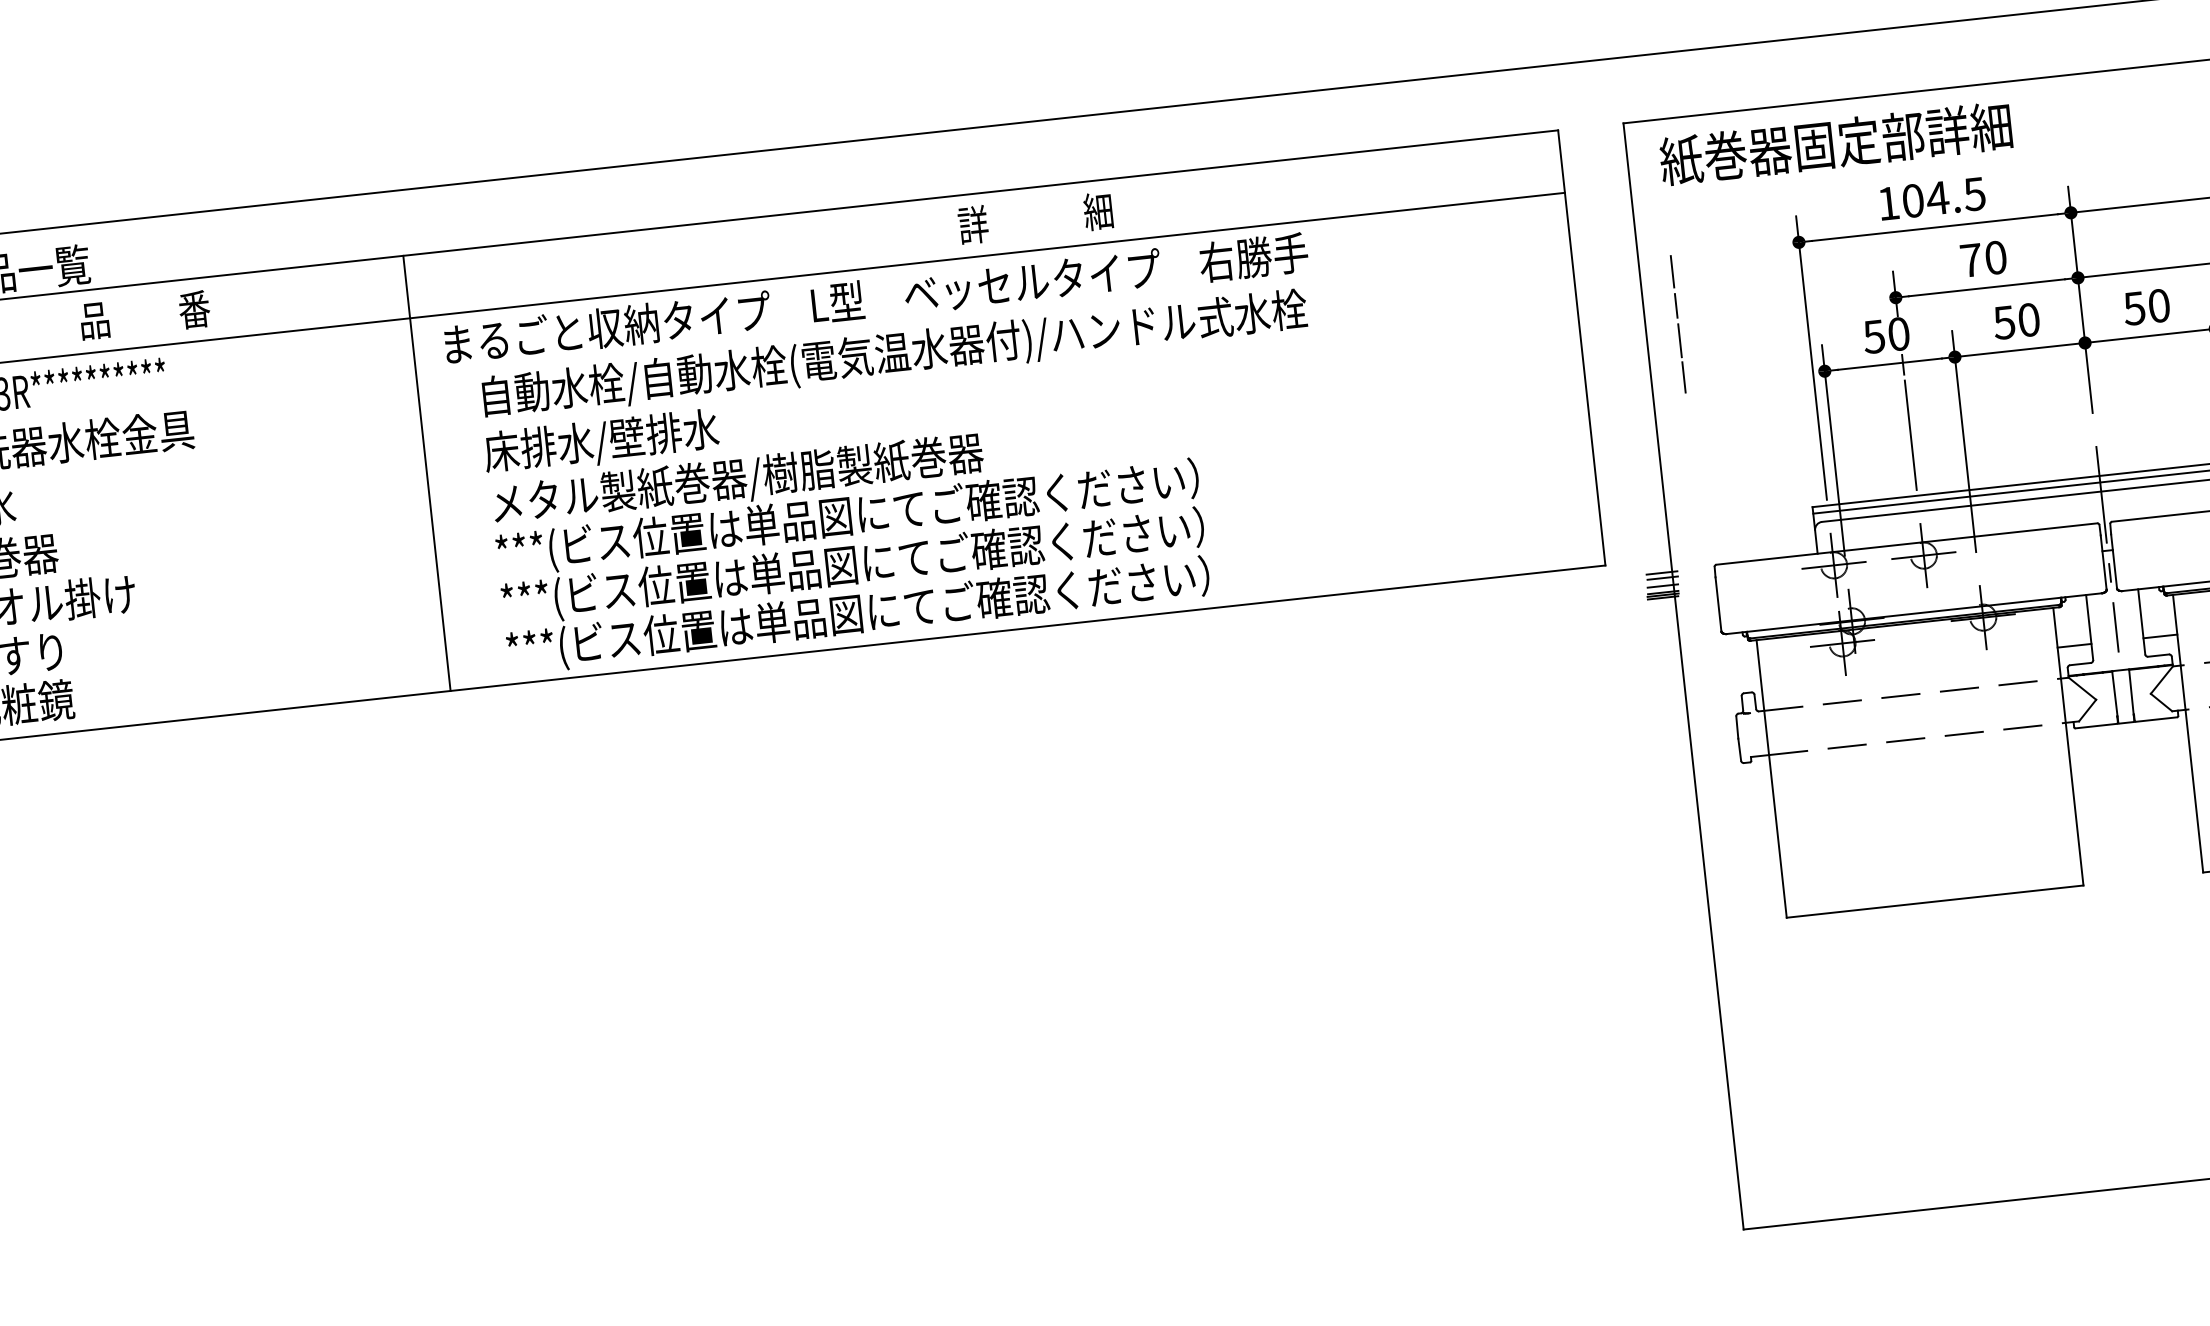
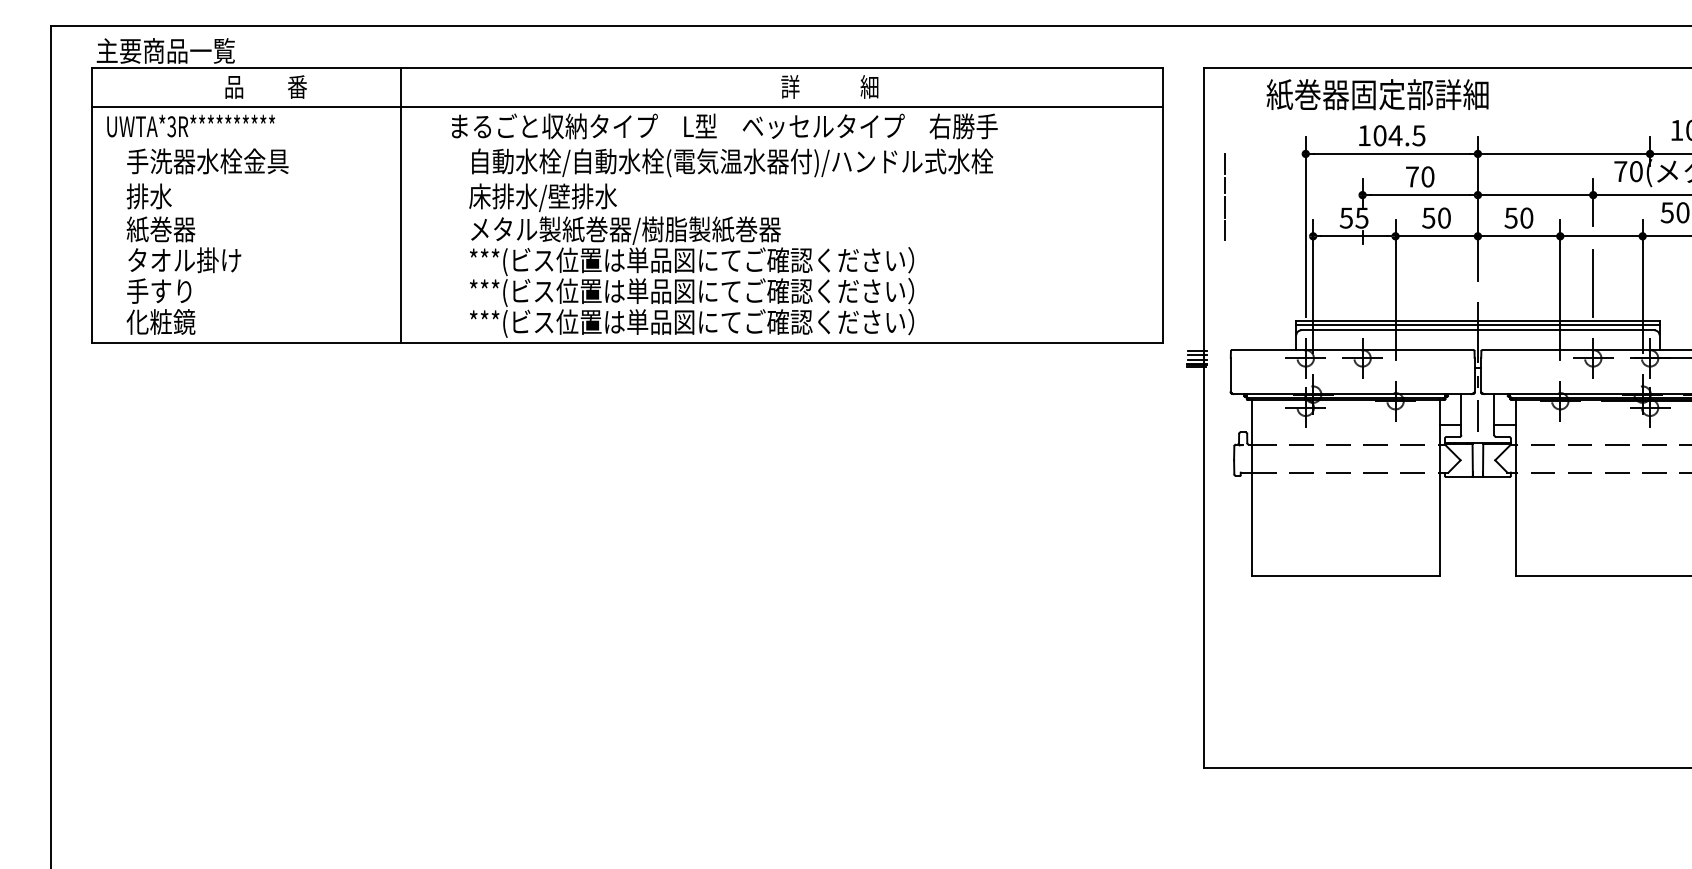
text: (1835, 143) -> (1377, 94), moved
text: (1897, 333) -> (1361, 217), 50 -> 55
line: (1910, 434) -> (1362, 281), removed
line: (426, 472) -> (400, 204), moved

